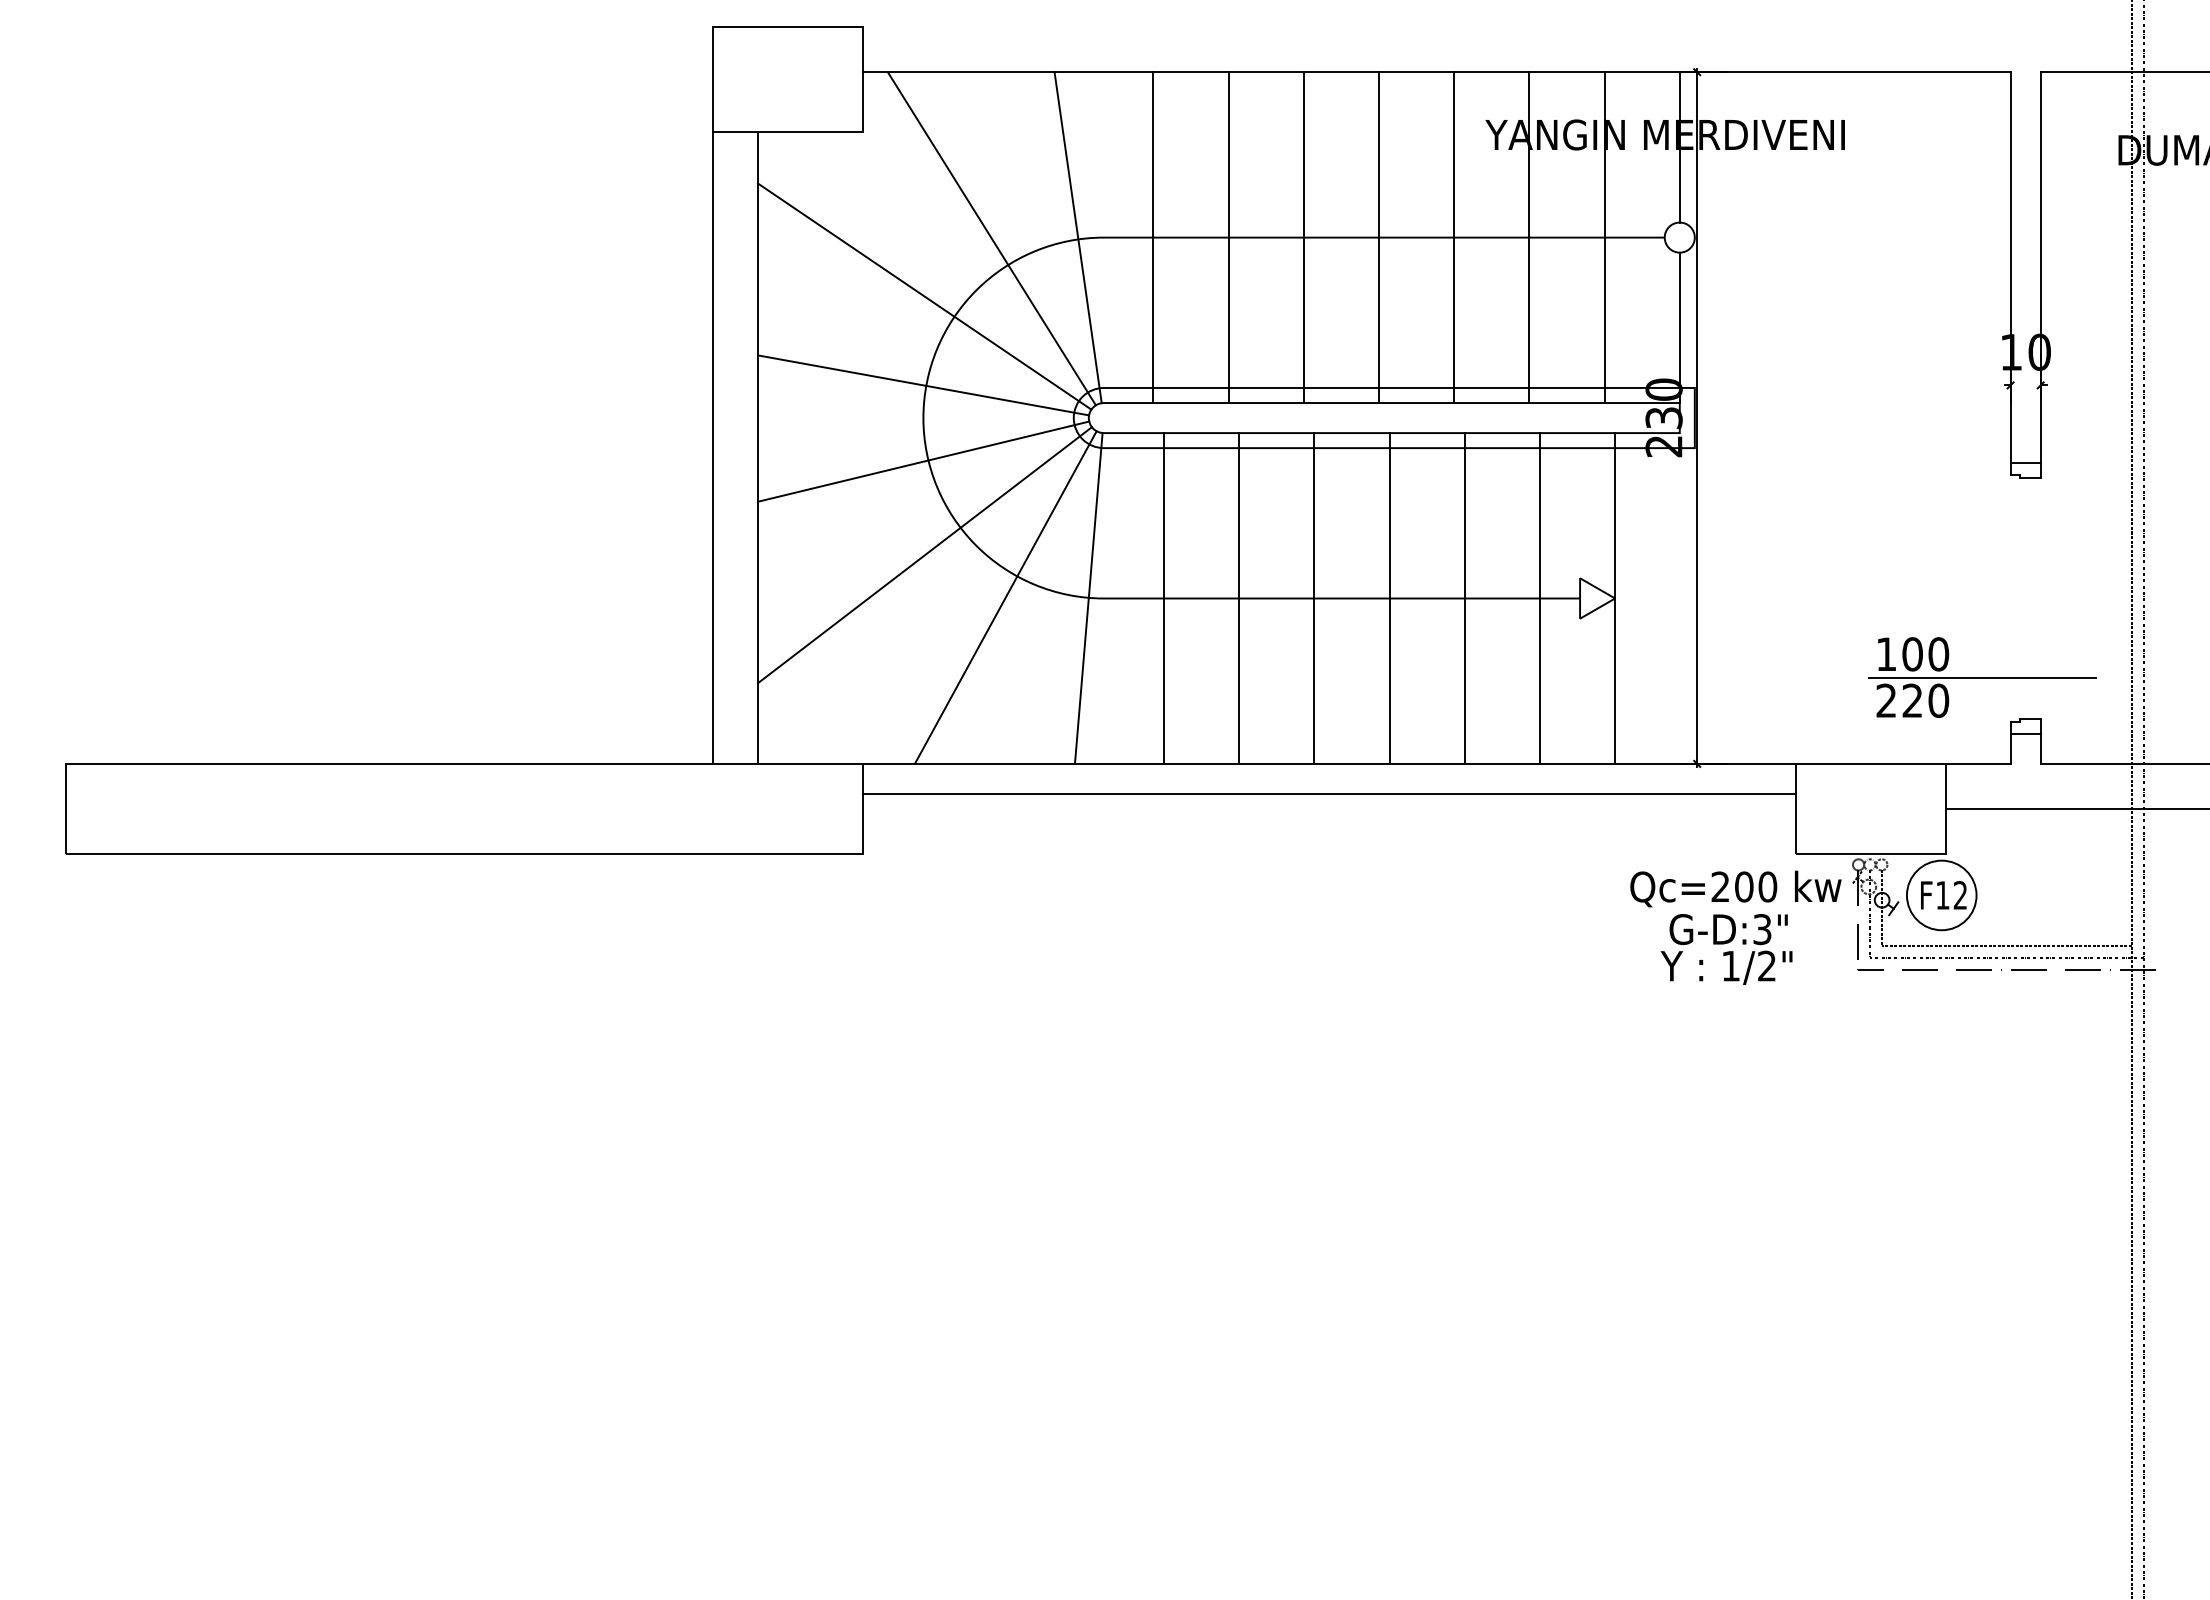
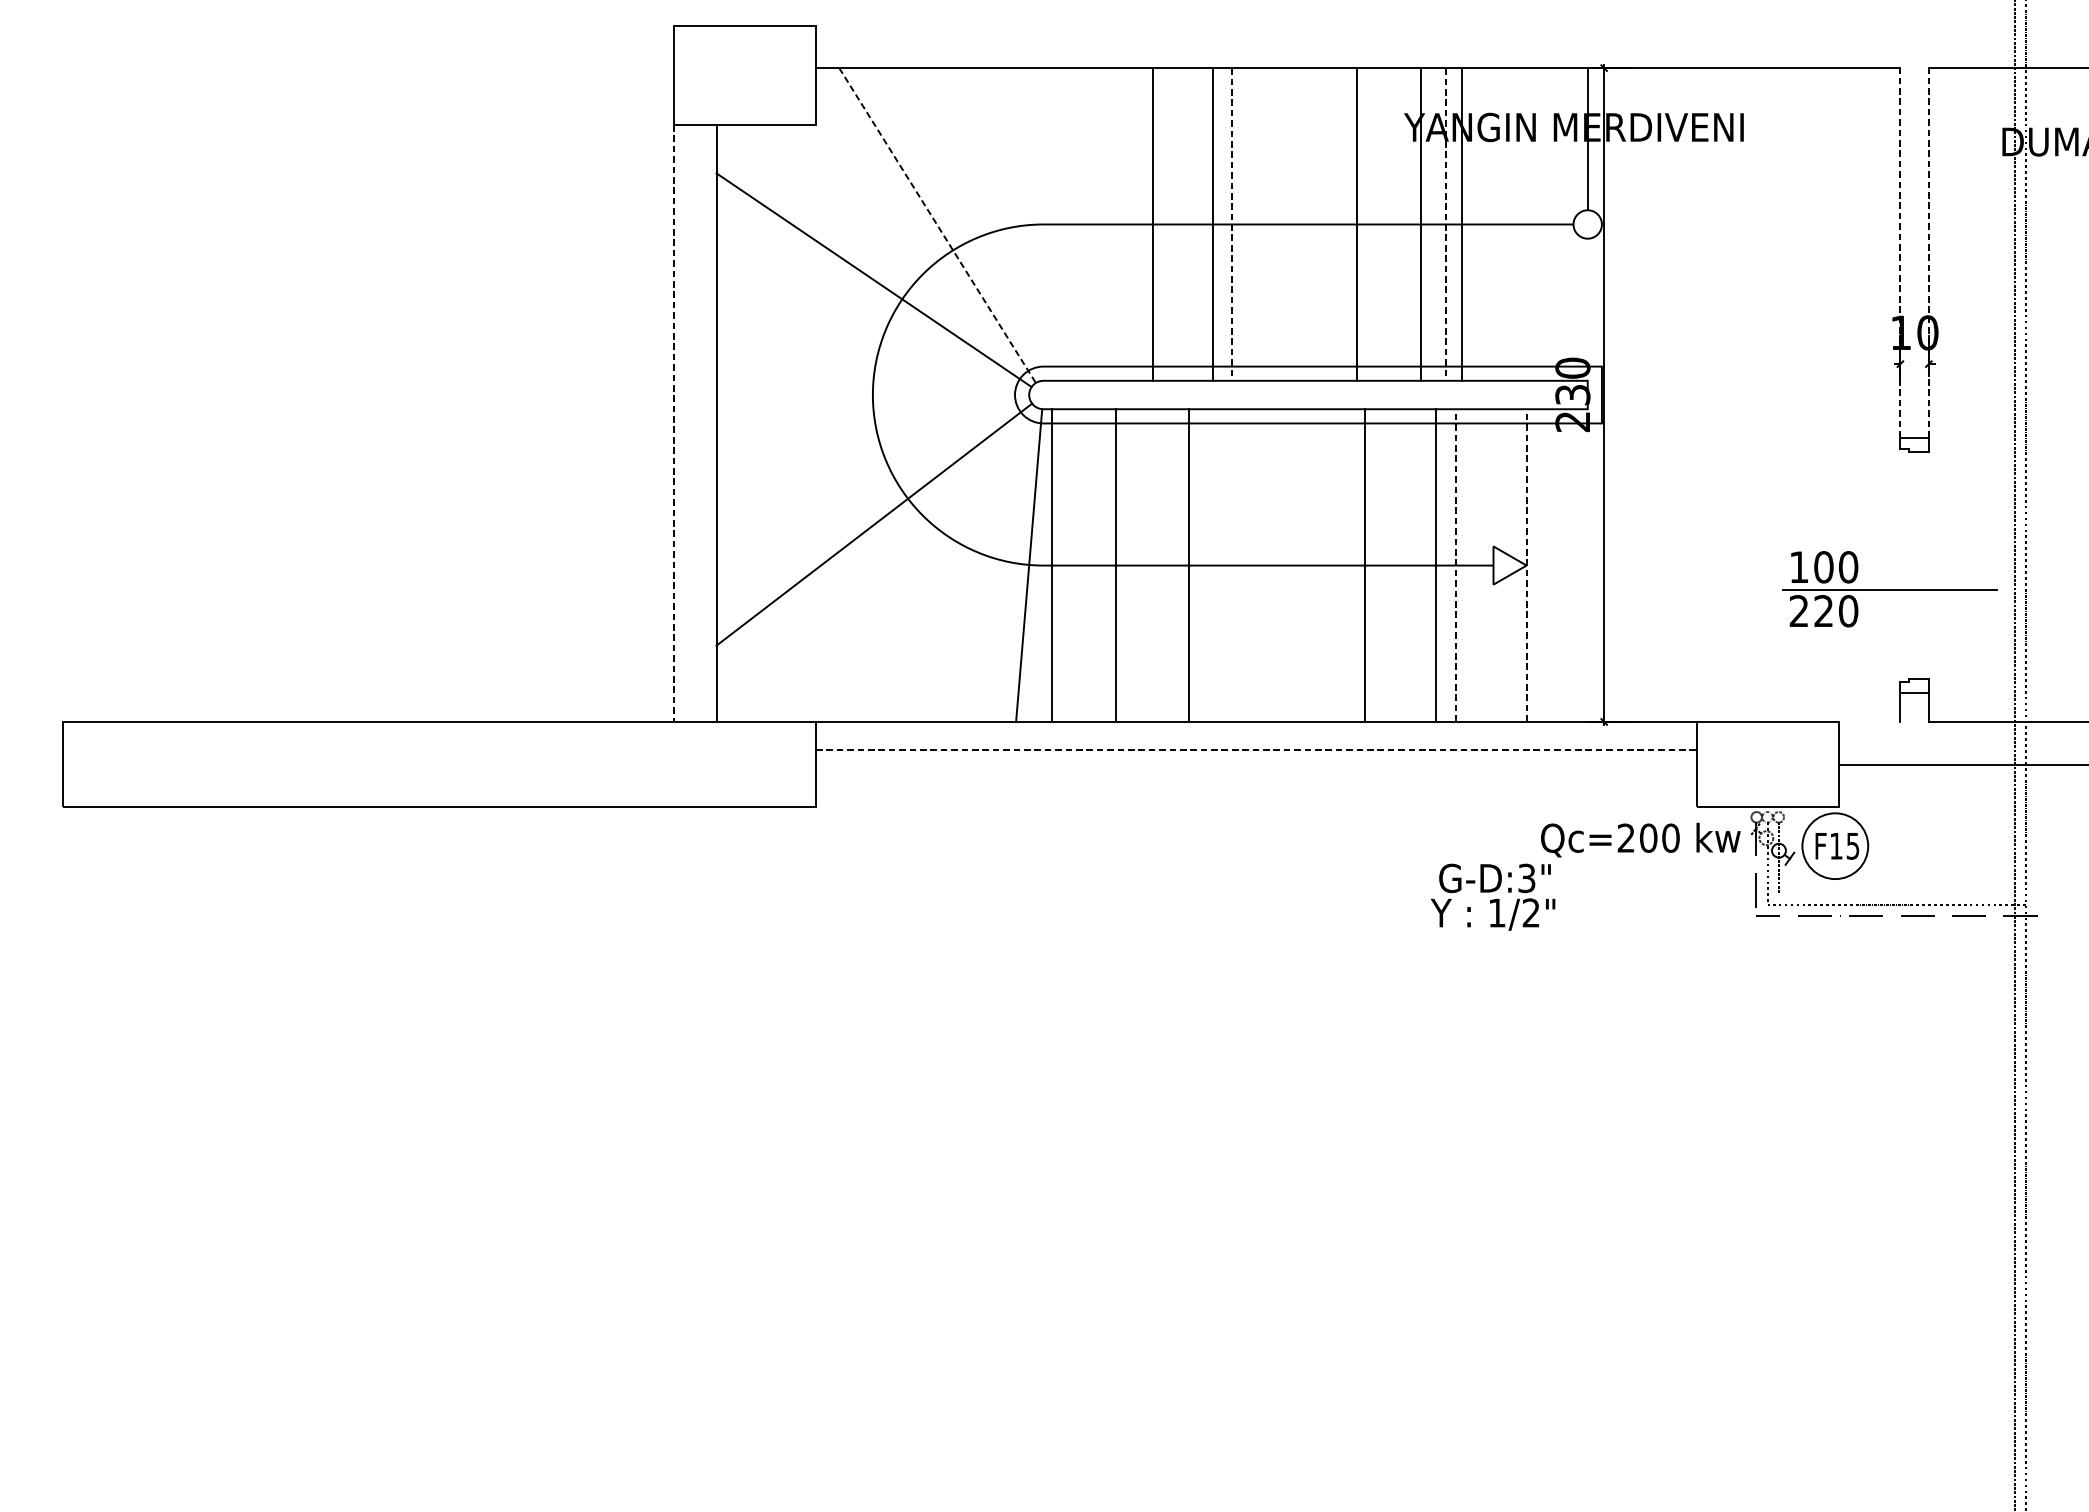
line: (1077, 237) -> (1018, 224), removed
line: (1153, 237) -> (1152, 224), moved
line: (1228, 237) -> (1213, 224), moved
line: (1379, 237) -> (1357, 224), moved
line: (1454, 237) -> (1421, 224), moved
line: (1604, 237) -> (1461, 224), moved
line: (1303, 238) -> (1232, 225), solid -> dashed
line: (1529, 238) -> (1445, 225), solid -> dashed
line: (992, 239) -> (938, 226), solid -> dashed
line: (2010, 267) -> (1900, 252), solid -> dashed
line: (2040, 267) -> (1928, 252), solid -> dashed
line: (1679, 327) -> (1587, 309), removed
line: (923, 385) -> (872, 364), removed
line: (712, 448) -> (673, 423), solid -> dashed
line: (923, 461) -> (872, 436), removed
line: (1005, 597) -> (950, 564), removed
line: (1164, 598) -> (1052, 565), moved
line: (1239, 598) -> (1115, 565), moved
line: (1314, 598) -> (1189, 565), moved
line: (1389, 598) -> (1365, 565), moved
line: (1464, 598) -> (1436, 565), moved
line: (1539, 598) -> (1455, 565), solid -> dashed
line: (1615, 598) -> (1526, 565), solid -> dashed
part: (1982, 677) -> (1889, 589), moved
line: (1977, 763) -> (1869, 721), removed
line: (1329, 793) -> (1256, 749), solid -> dashed
text: (1959, 895) -> (1852, 846), F12 -> F15
line: (2006, 945) -> (1896, 893), removed
text: (1726, 949) -> (1492, 897), moved

